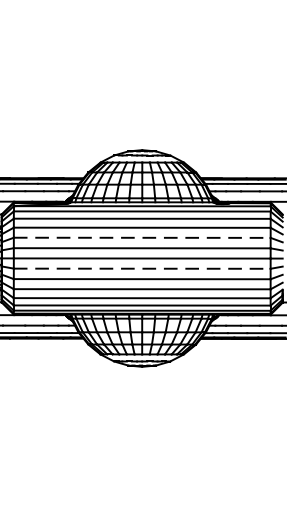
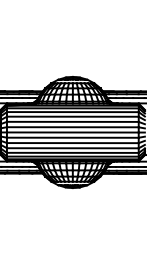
line: (141, 237) -> (72, 121), dashed -> solid
line: (141, 268) -> (72, 137), dashed -> solid

